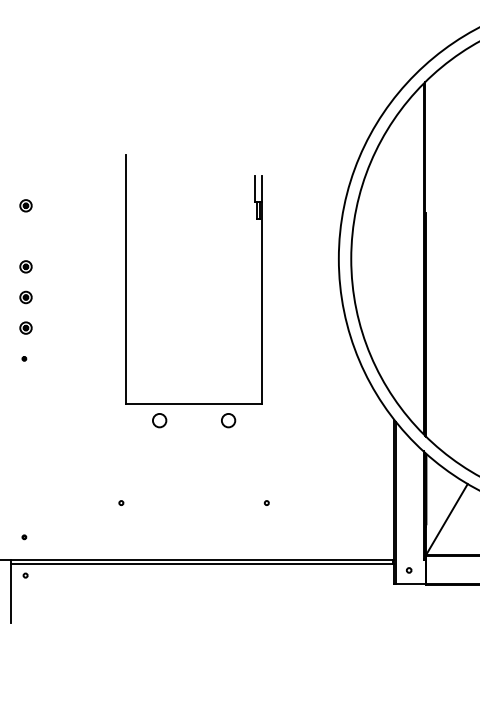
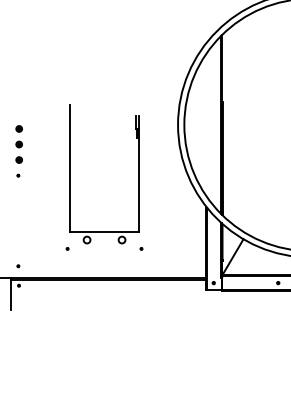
part: (24, 204) -> (18, 97), removed
part: (127, 291) -> (70, 174), moved

